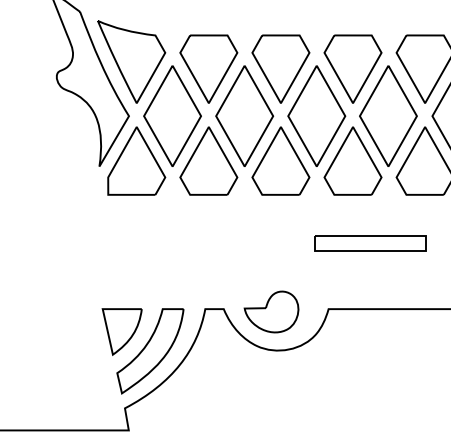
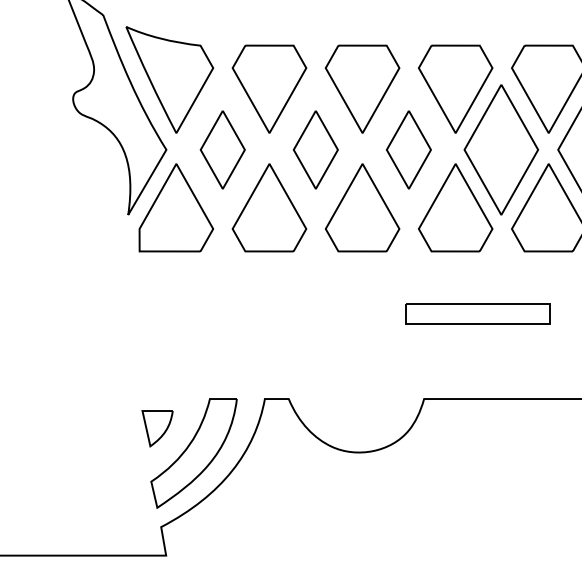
part: (172, 115) -> (222, 149), size x0.6
part: (244, 115) -> (315, 149), size x0.6
part: (316, 115) -> (408, 149), size x0.6
part: (271, 311) -> (350, 402), removed
part: (122, 331) -> (157, 428), size x0.6

